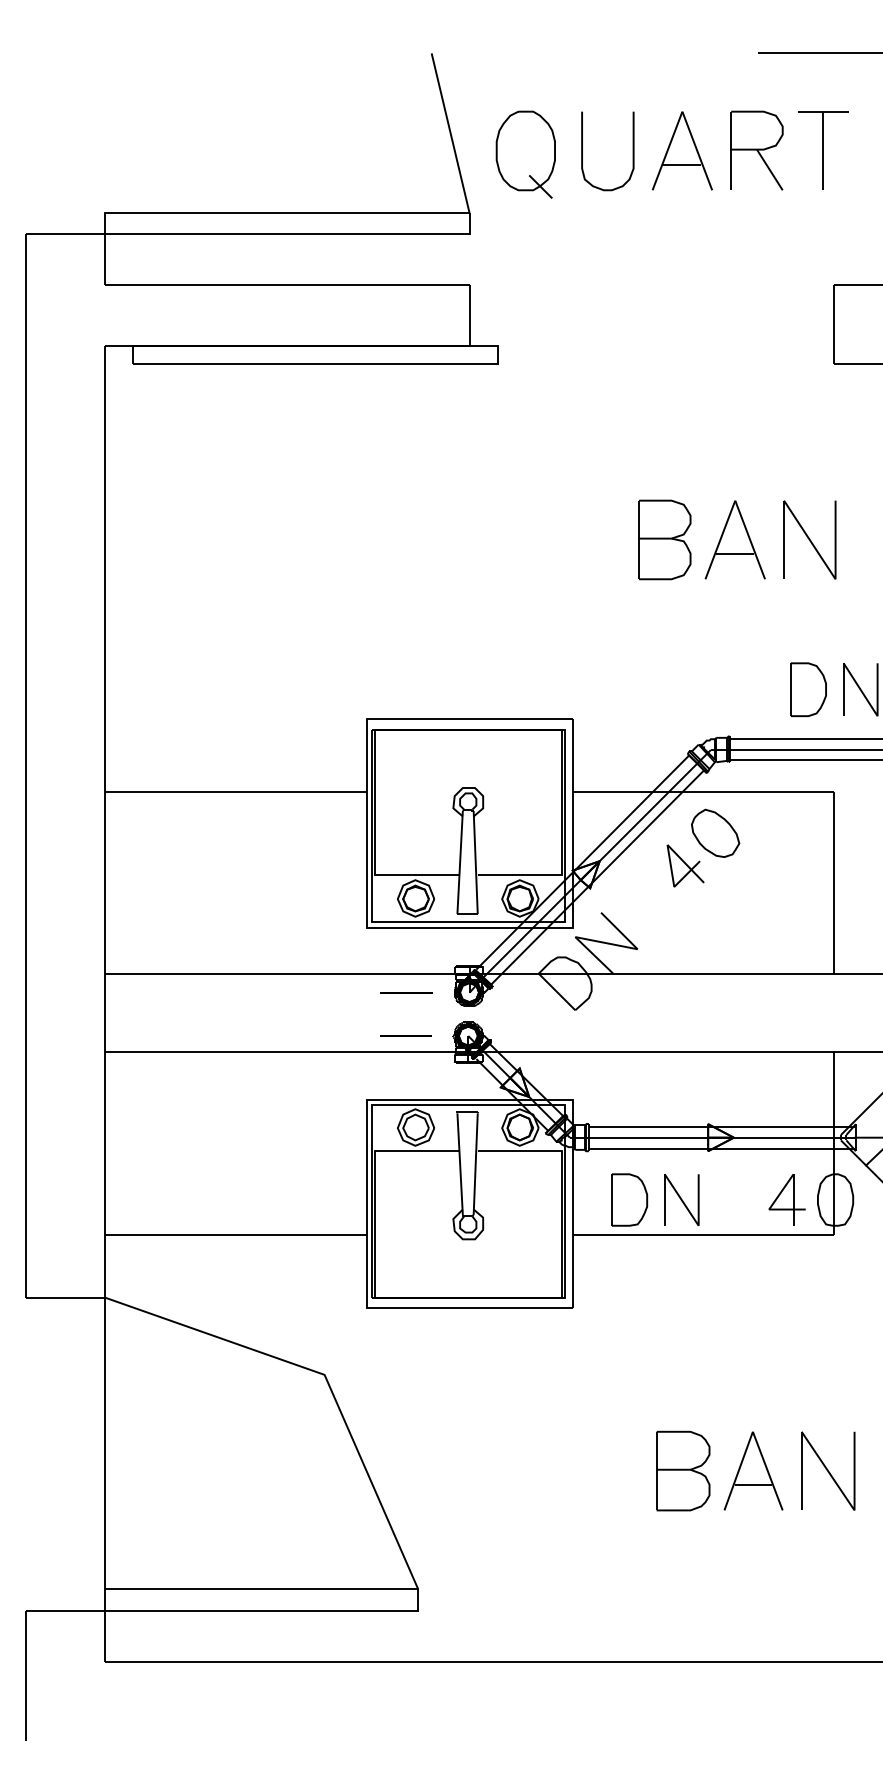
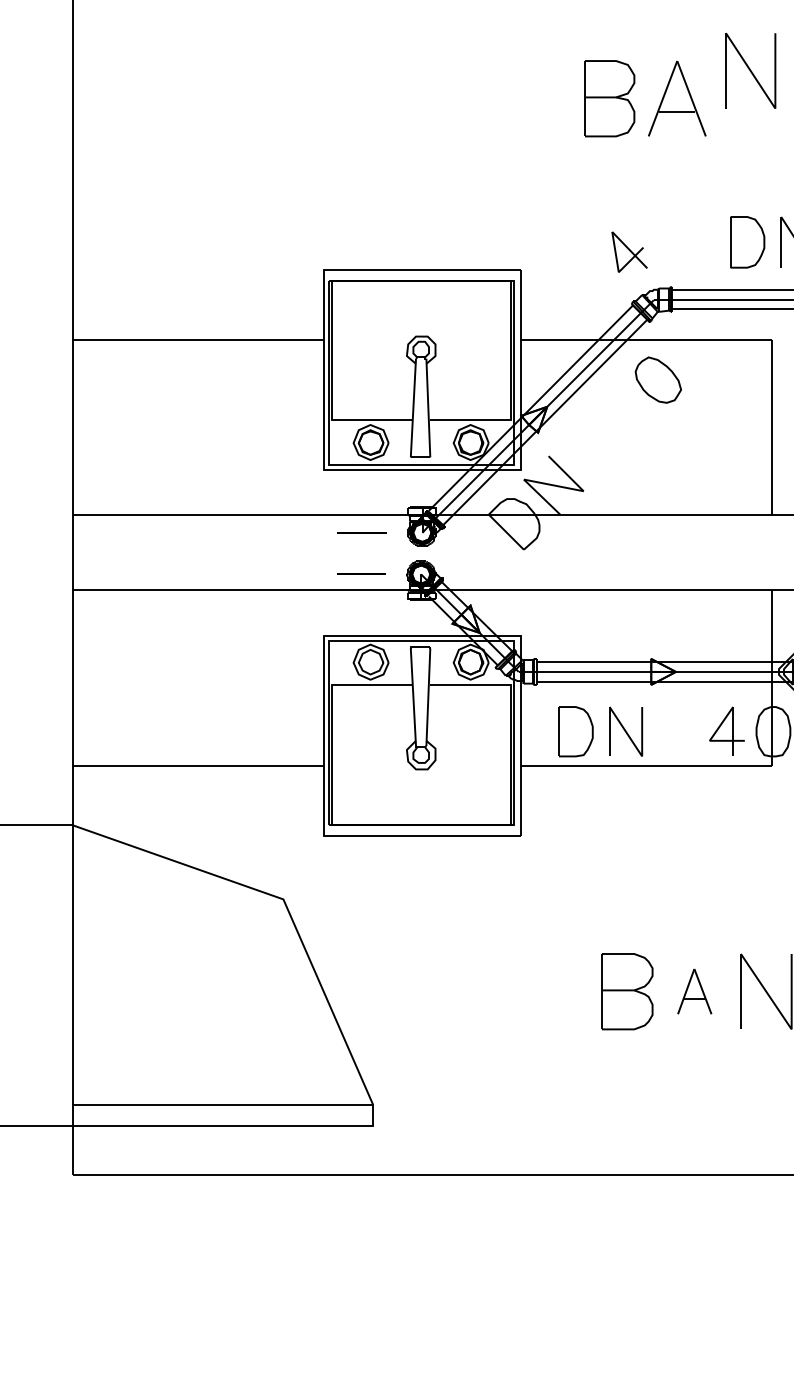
part: (809, 539) -> (750, 70), moved
part: (685, 865) -> (629, 251), moved
part: (753, 1470) -> (694, 991), size x0.6

